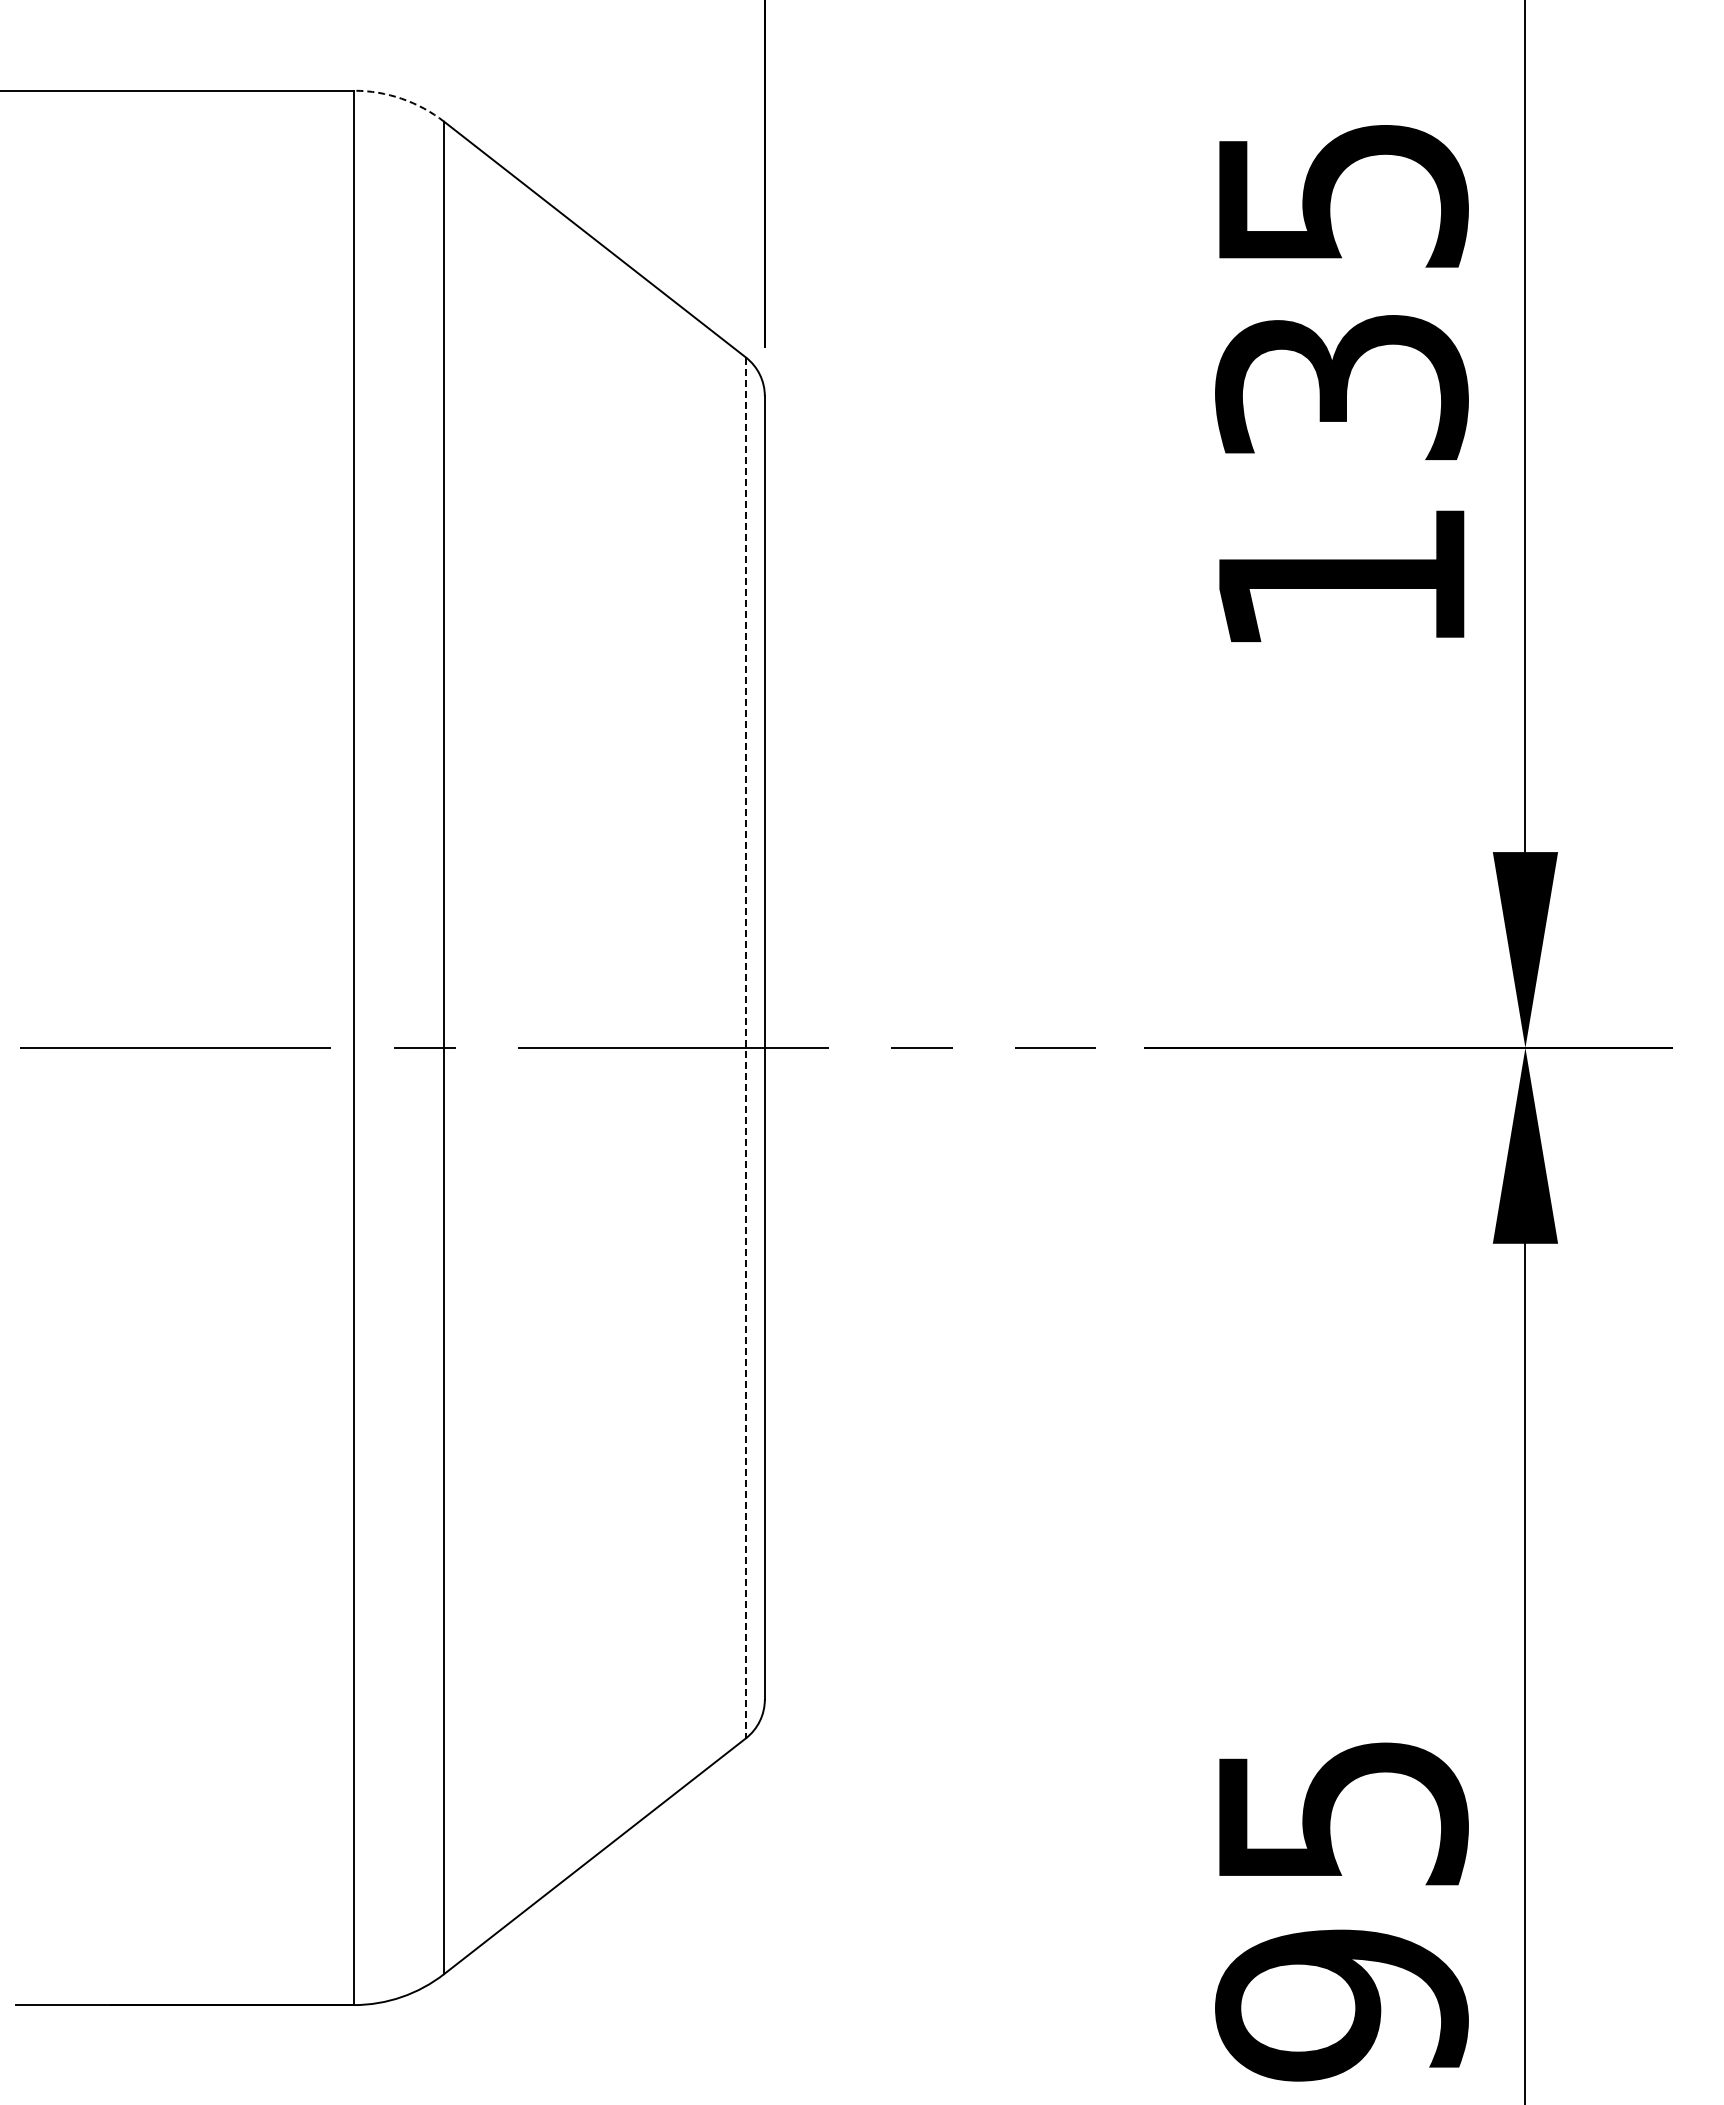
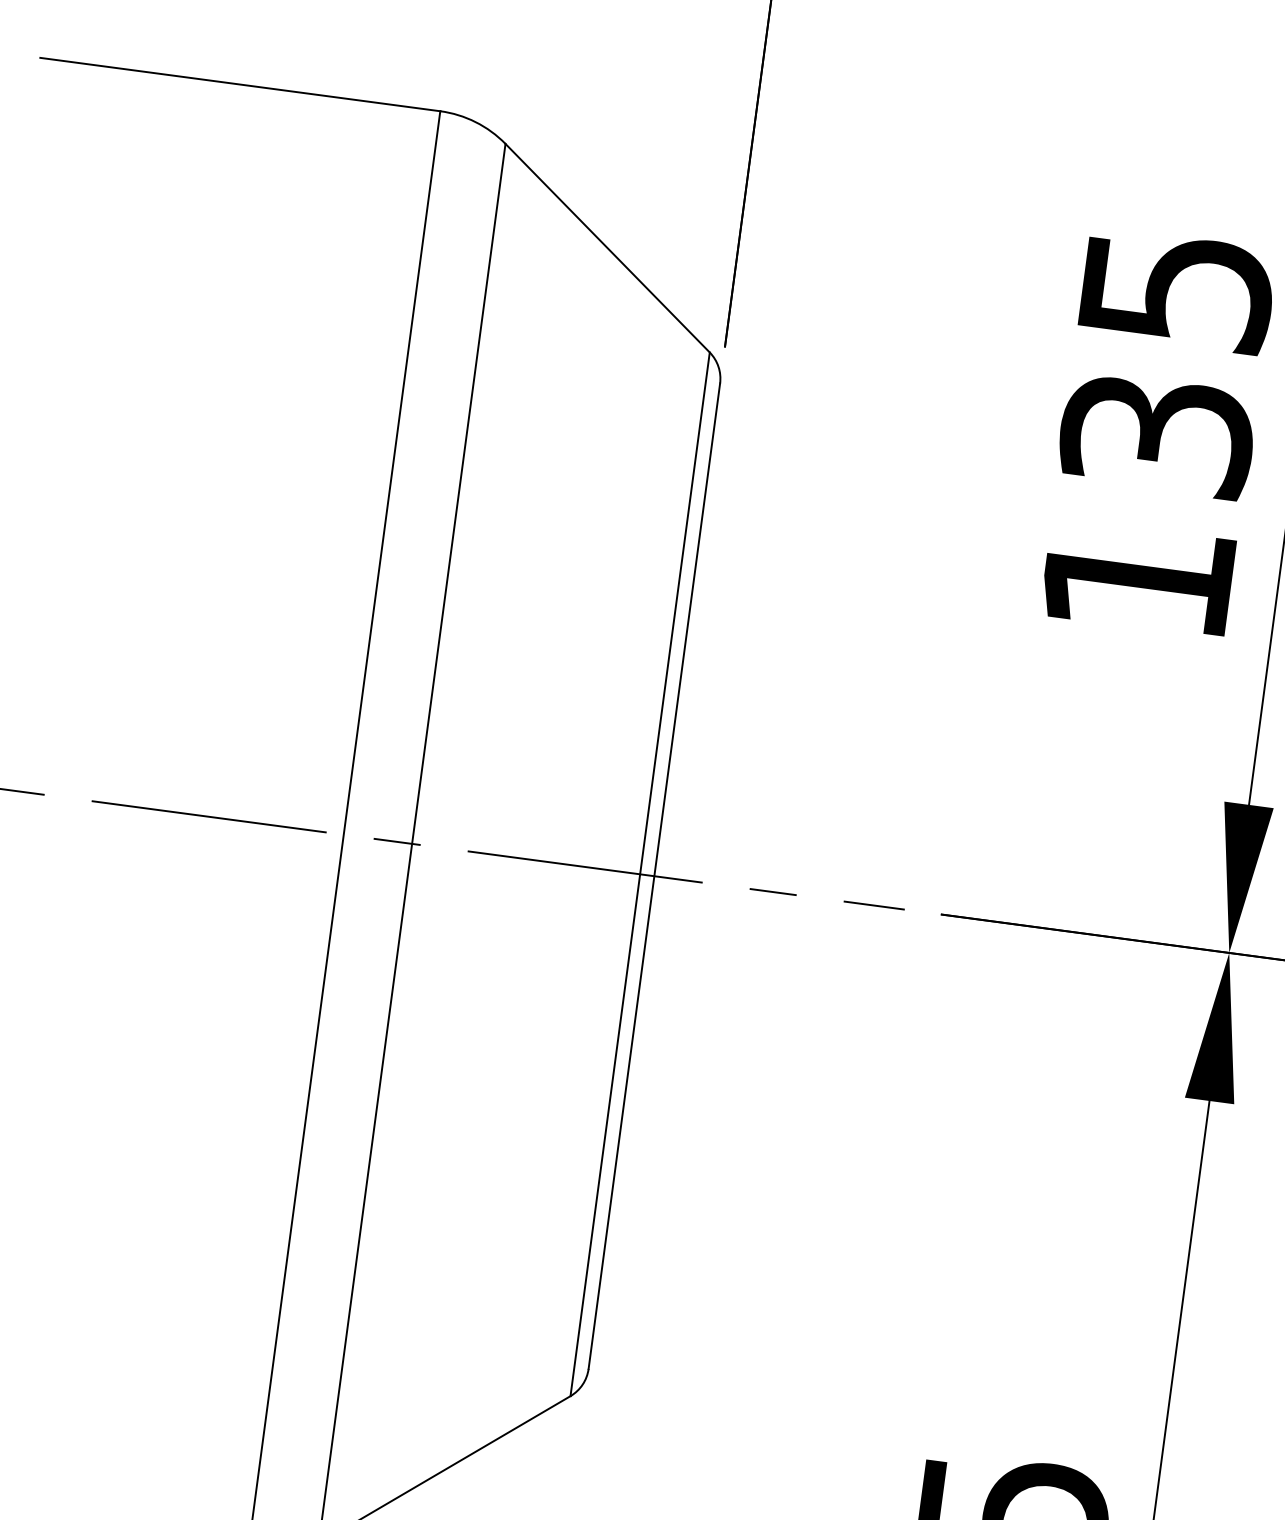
arc: (401, 98) -> (475, 121), dashed -> solid
line: (746, 1048) -> (640, 874), dashed -> solid

